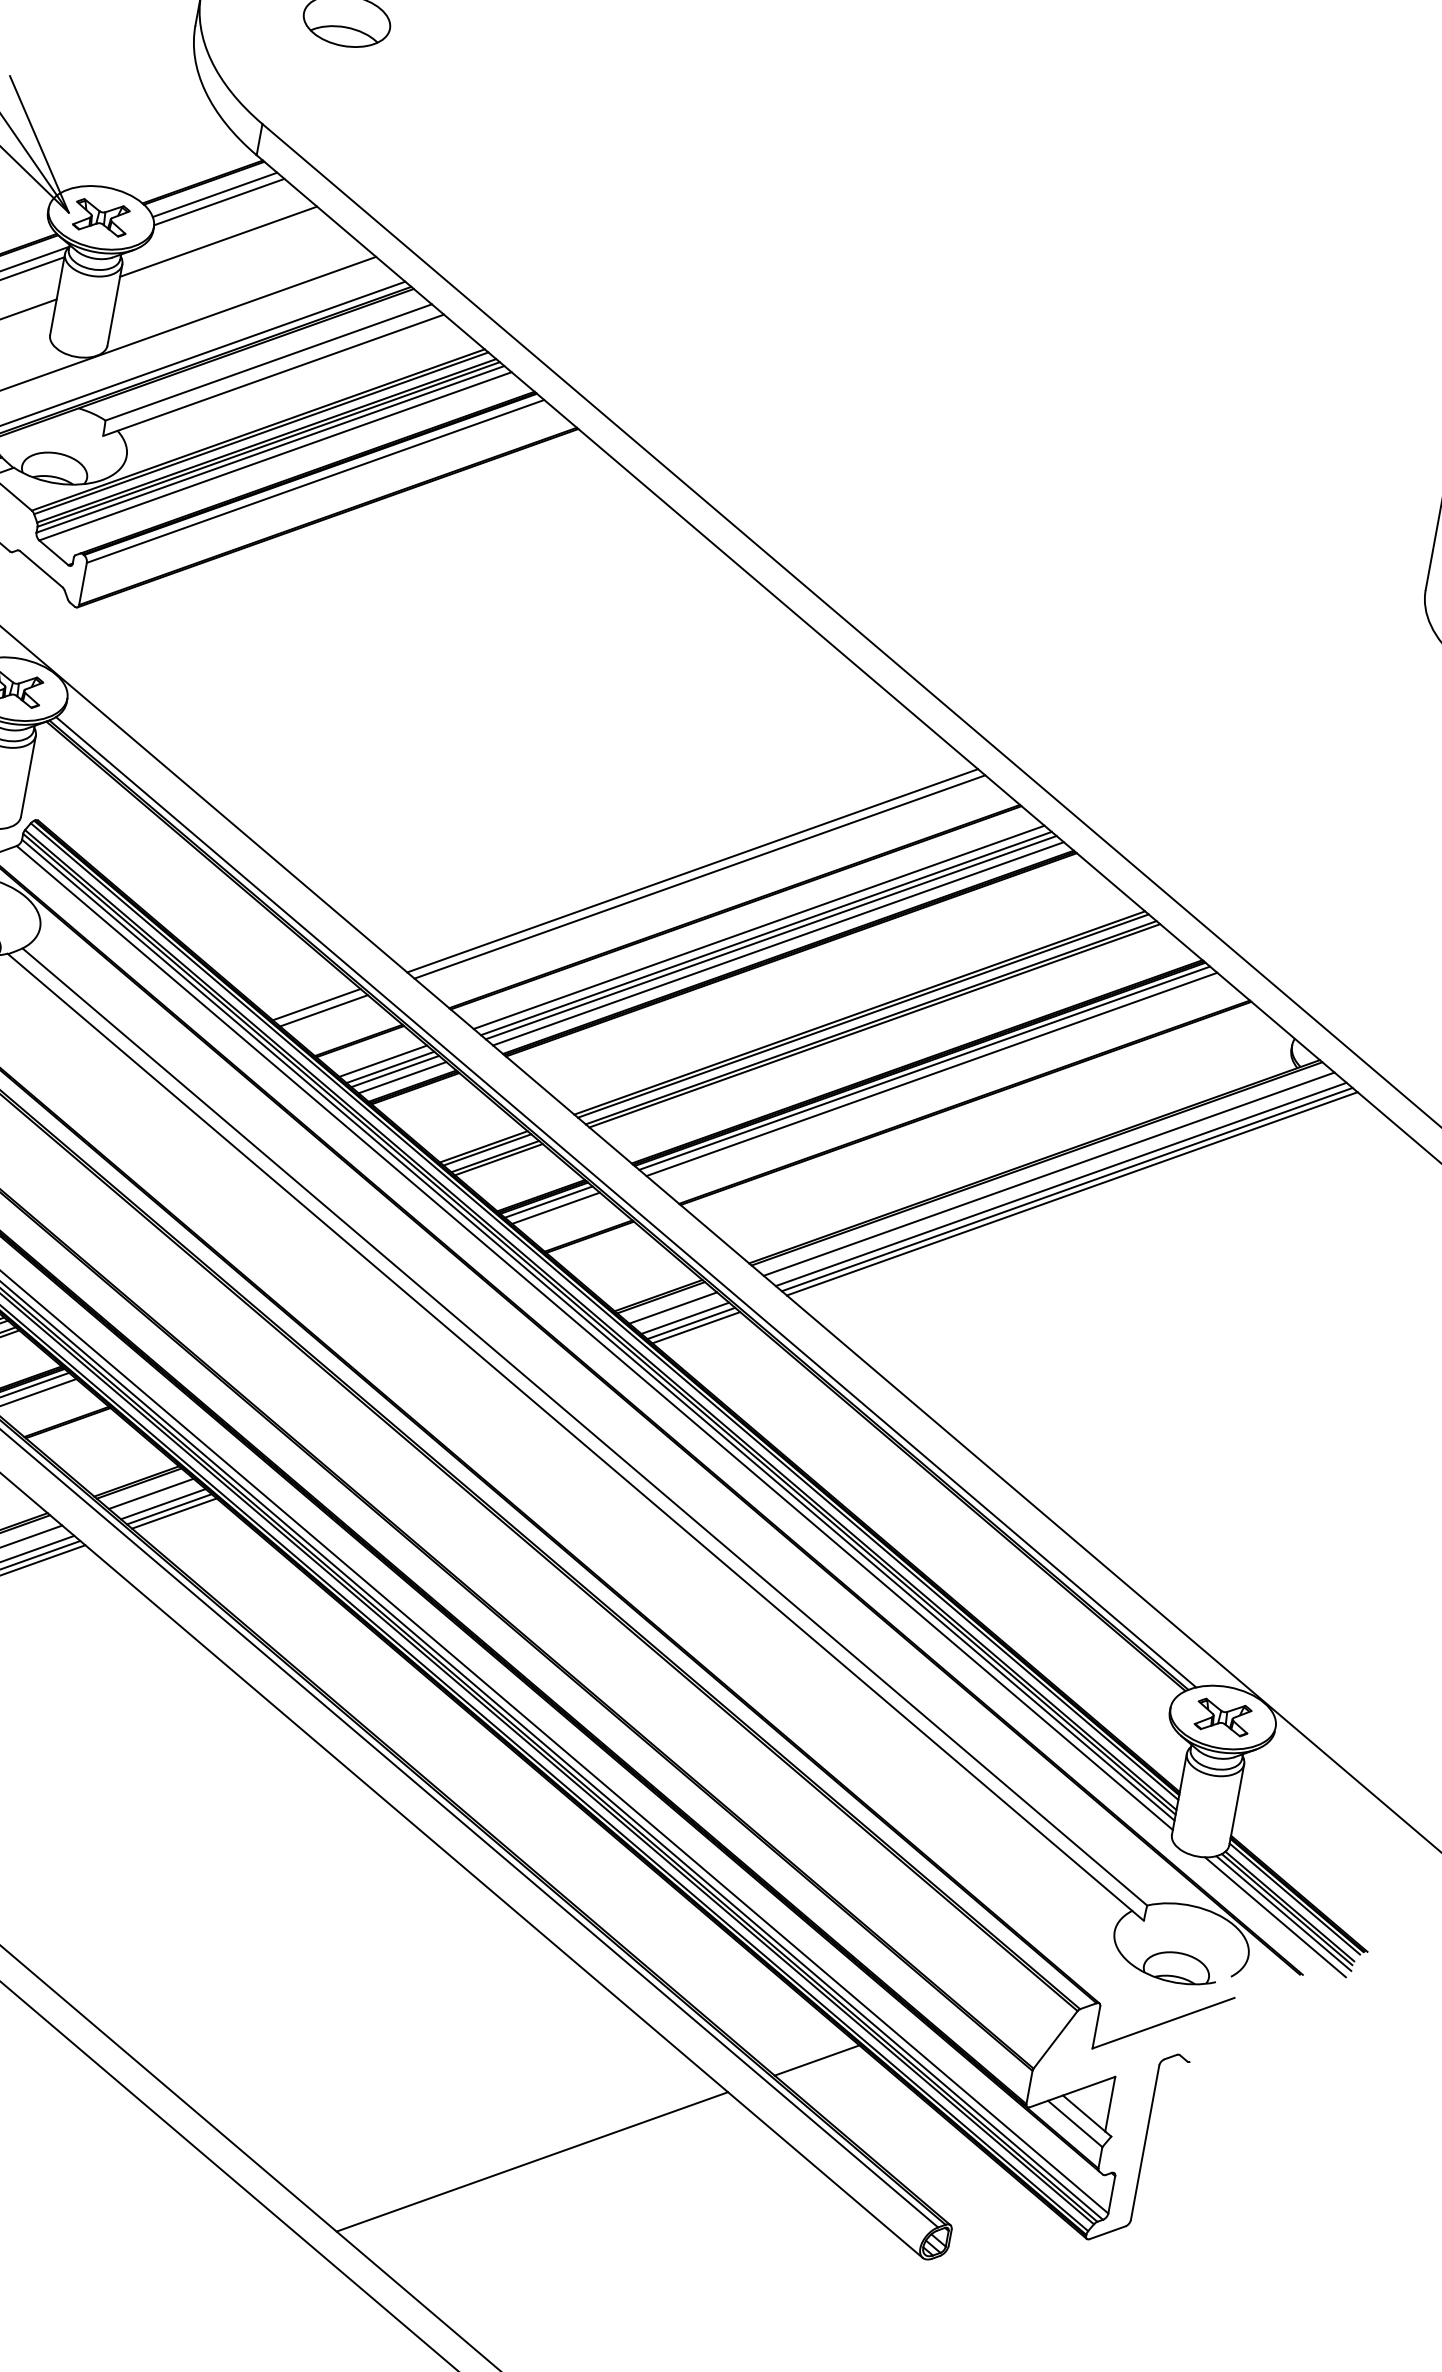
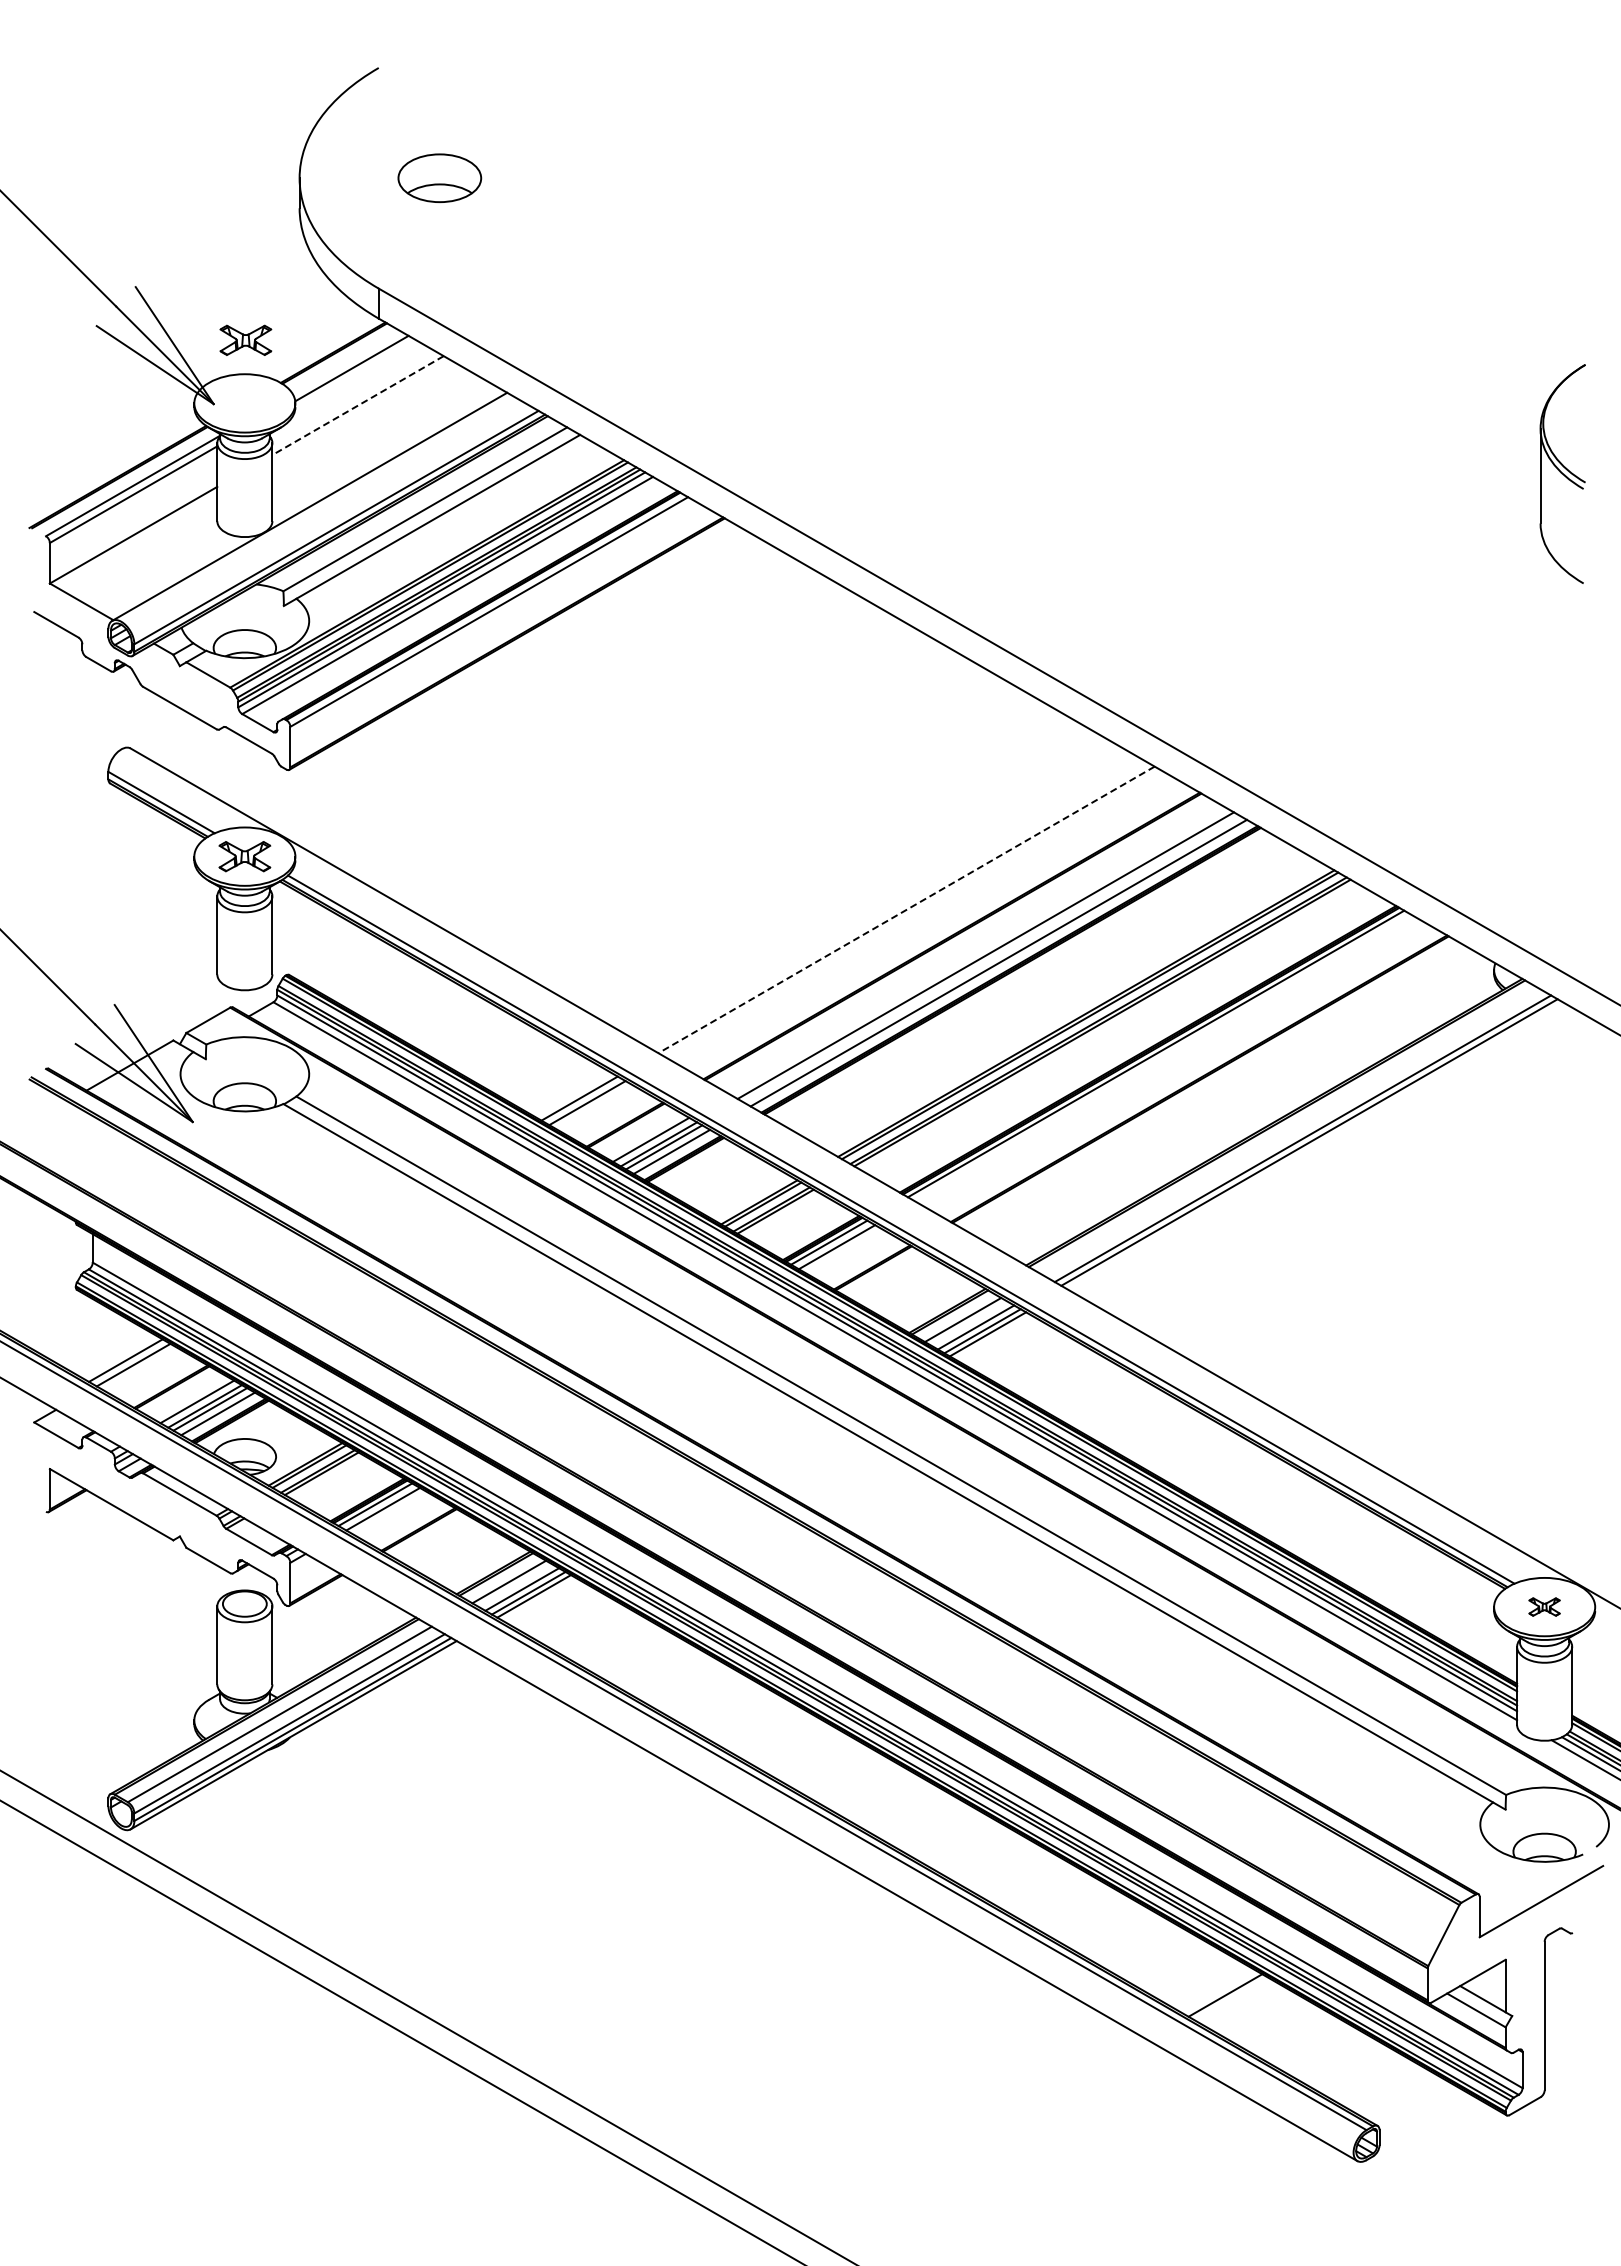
line: (214, 194) -> (346, 362), removed
part: (101, 216) -> (245, 339), moved
line: (219, 241) -> (358, 405), solid -> dashed
line: (692, 870) -> (906, 909), solid -> dashed
line: (700, 877) -> (914, 914), removed
line: (758, 926) -> (977, 950), removed
line: (770, 937) -> (990, 958), removed
line: (931, 1074) -> (1163, 1058), removed
line: (1048, 1174) -> (1289, 1131), removed
line: (1071, 1193) -> (1314, 1145), removed
part: (1223, 1716) -> (1544, 1606), size x0.6
line: (531, 2161) -> (977, 2138), removed

